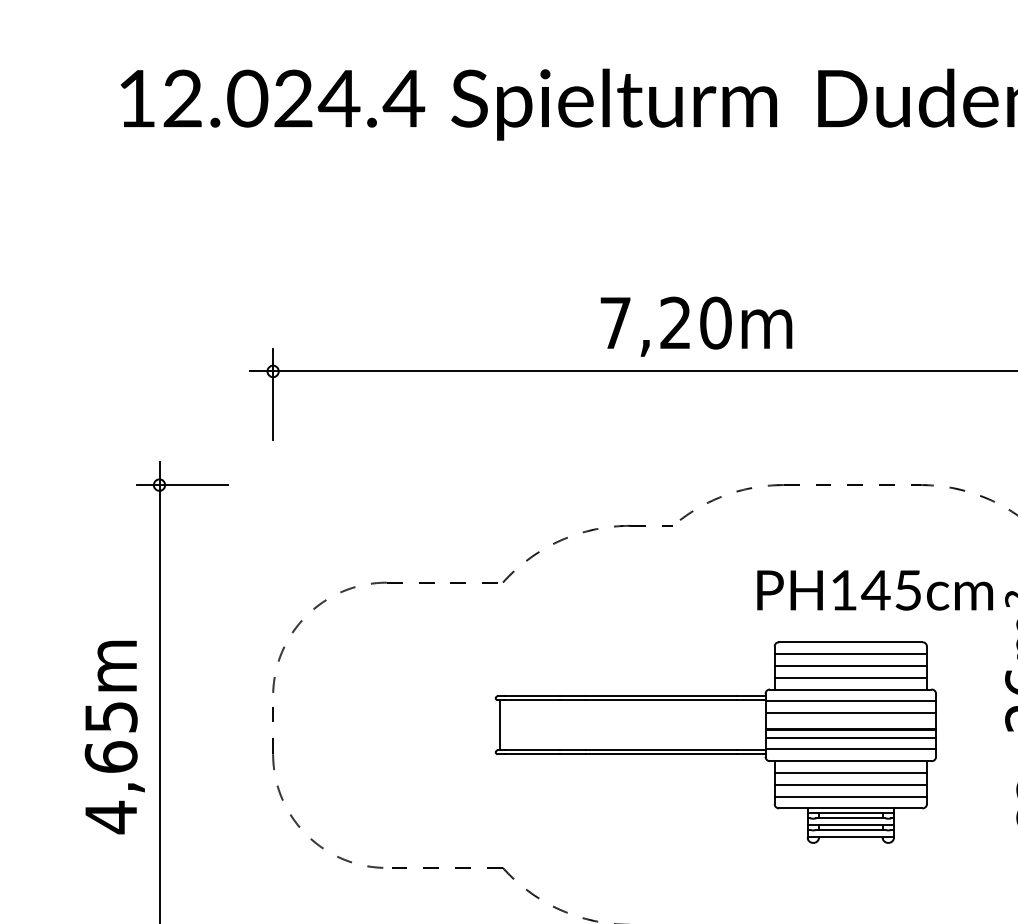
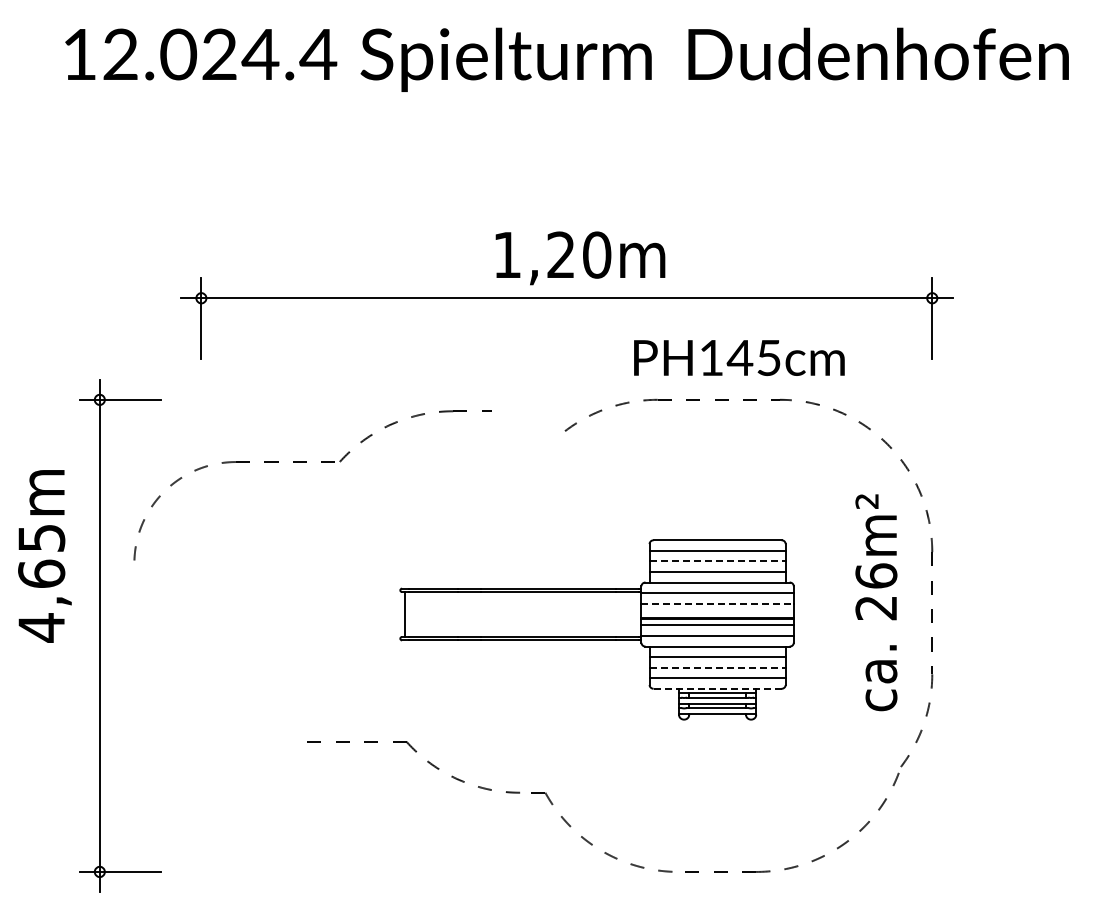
text: (615, 322) -> (507, 254), 7,20m -> 1,20m
part: (465, 583) -> (306, 462), moved
text: (875, 589) -> (739, 357), moved
line: (851, 665) -> (718, 561), solid -> dashed
line: (851, 712) -> (718, 603), solid -> dashed
text: (114, 737) -> (44, 556), moved
line: (851, 784) -> (718, 667), solid -> dashed
line: (850, 808) -> (717, 688), solid -> dashed
part: (292, 814) -> (218, 694), removed

